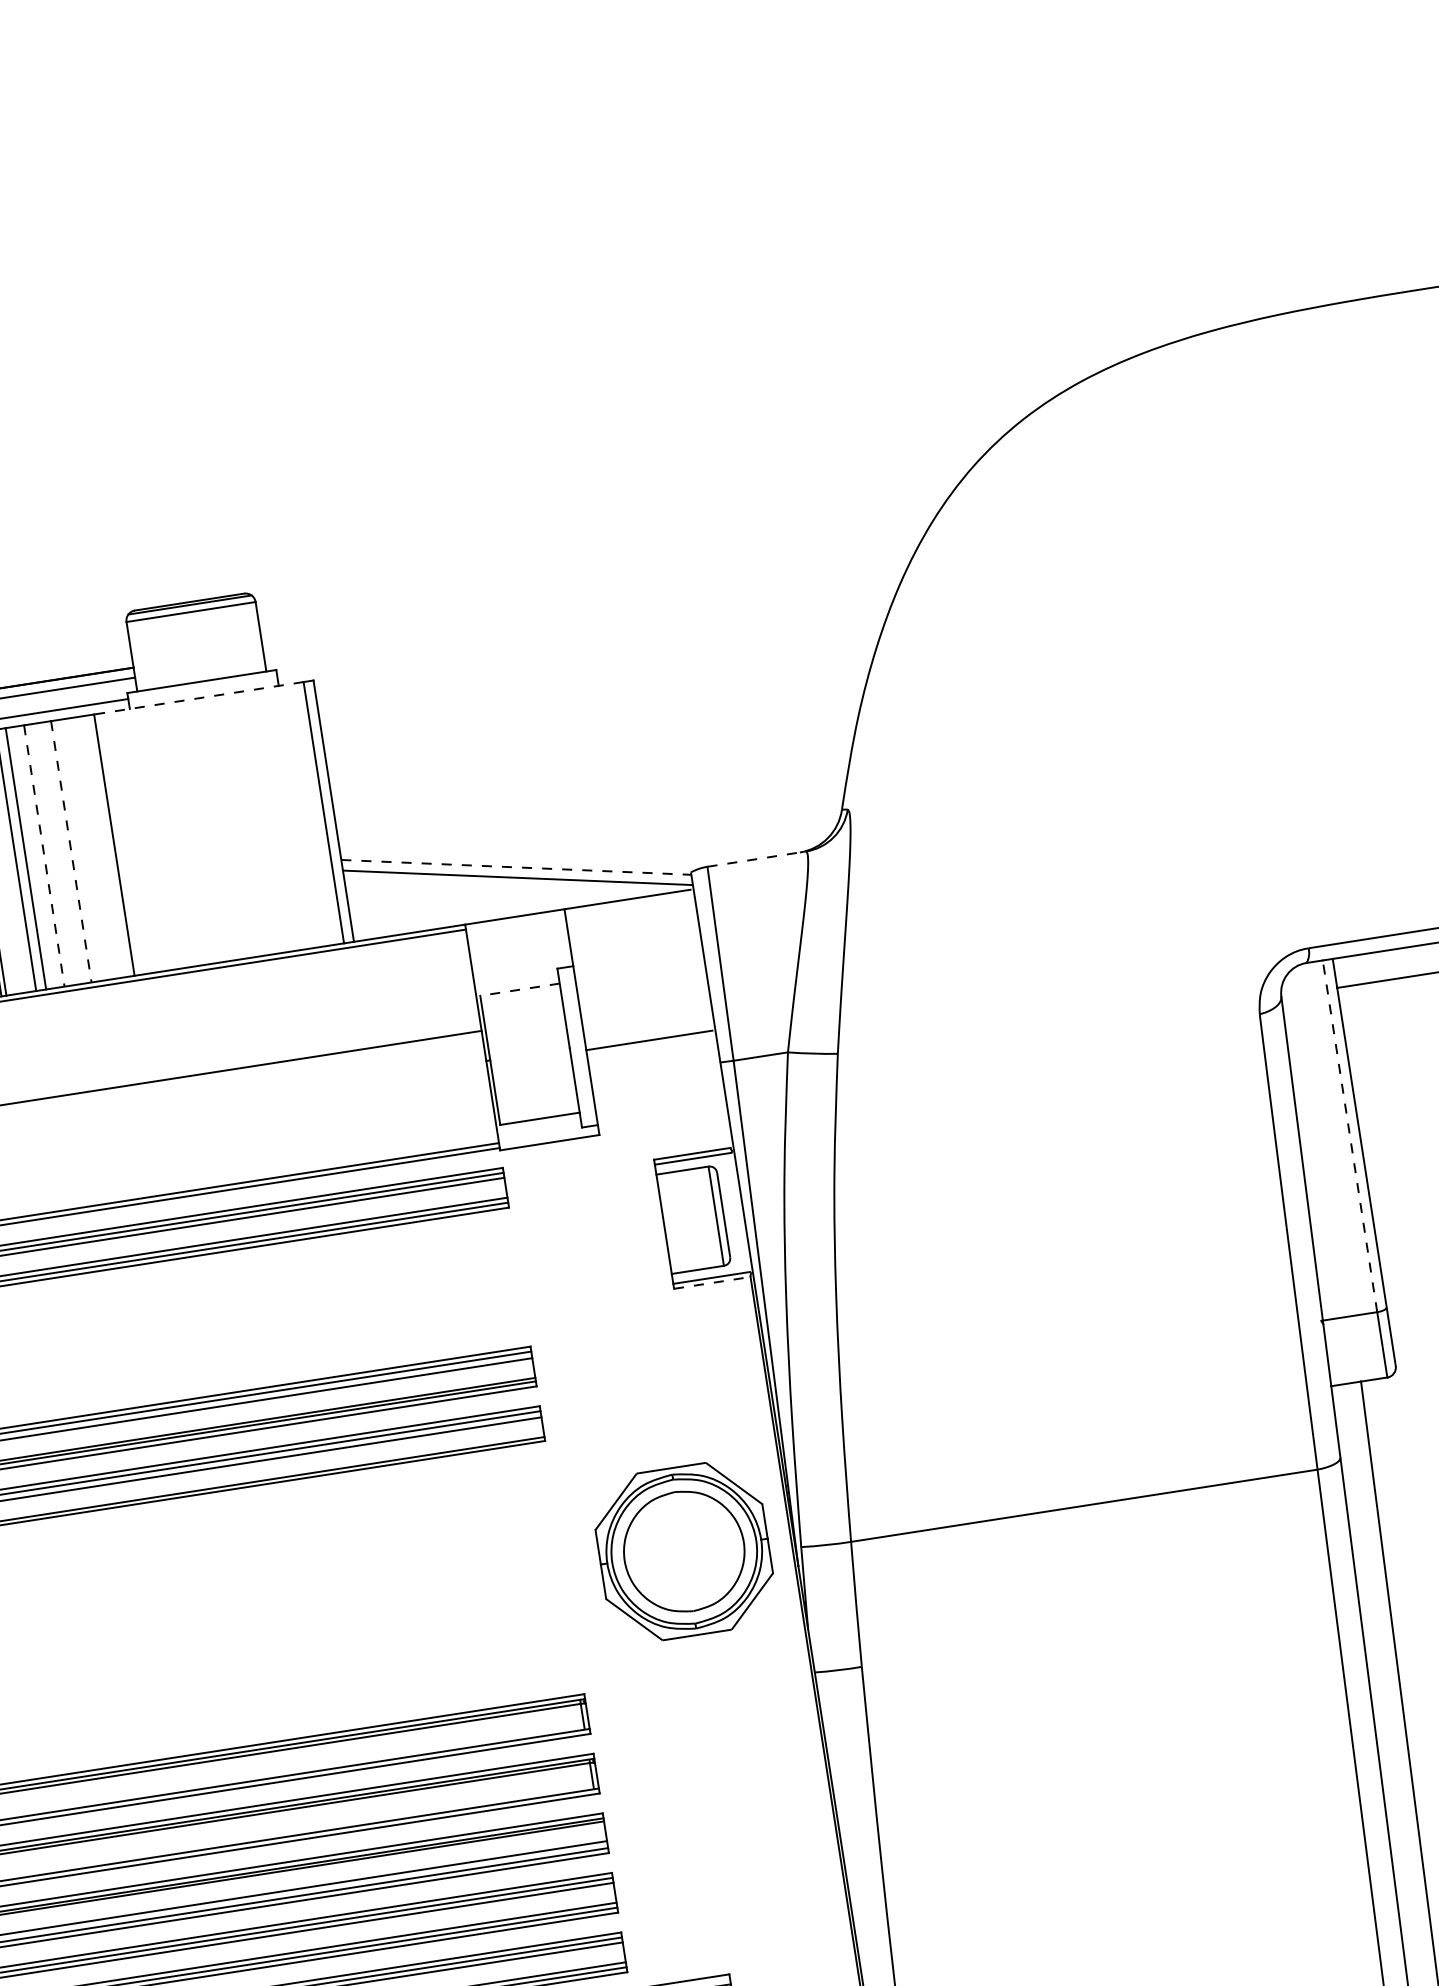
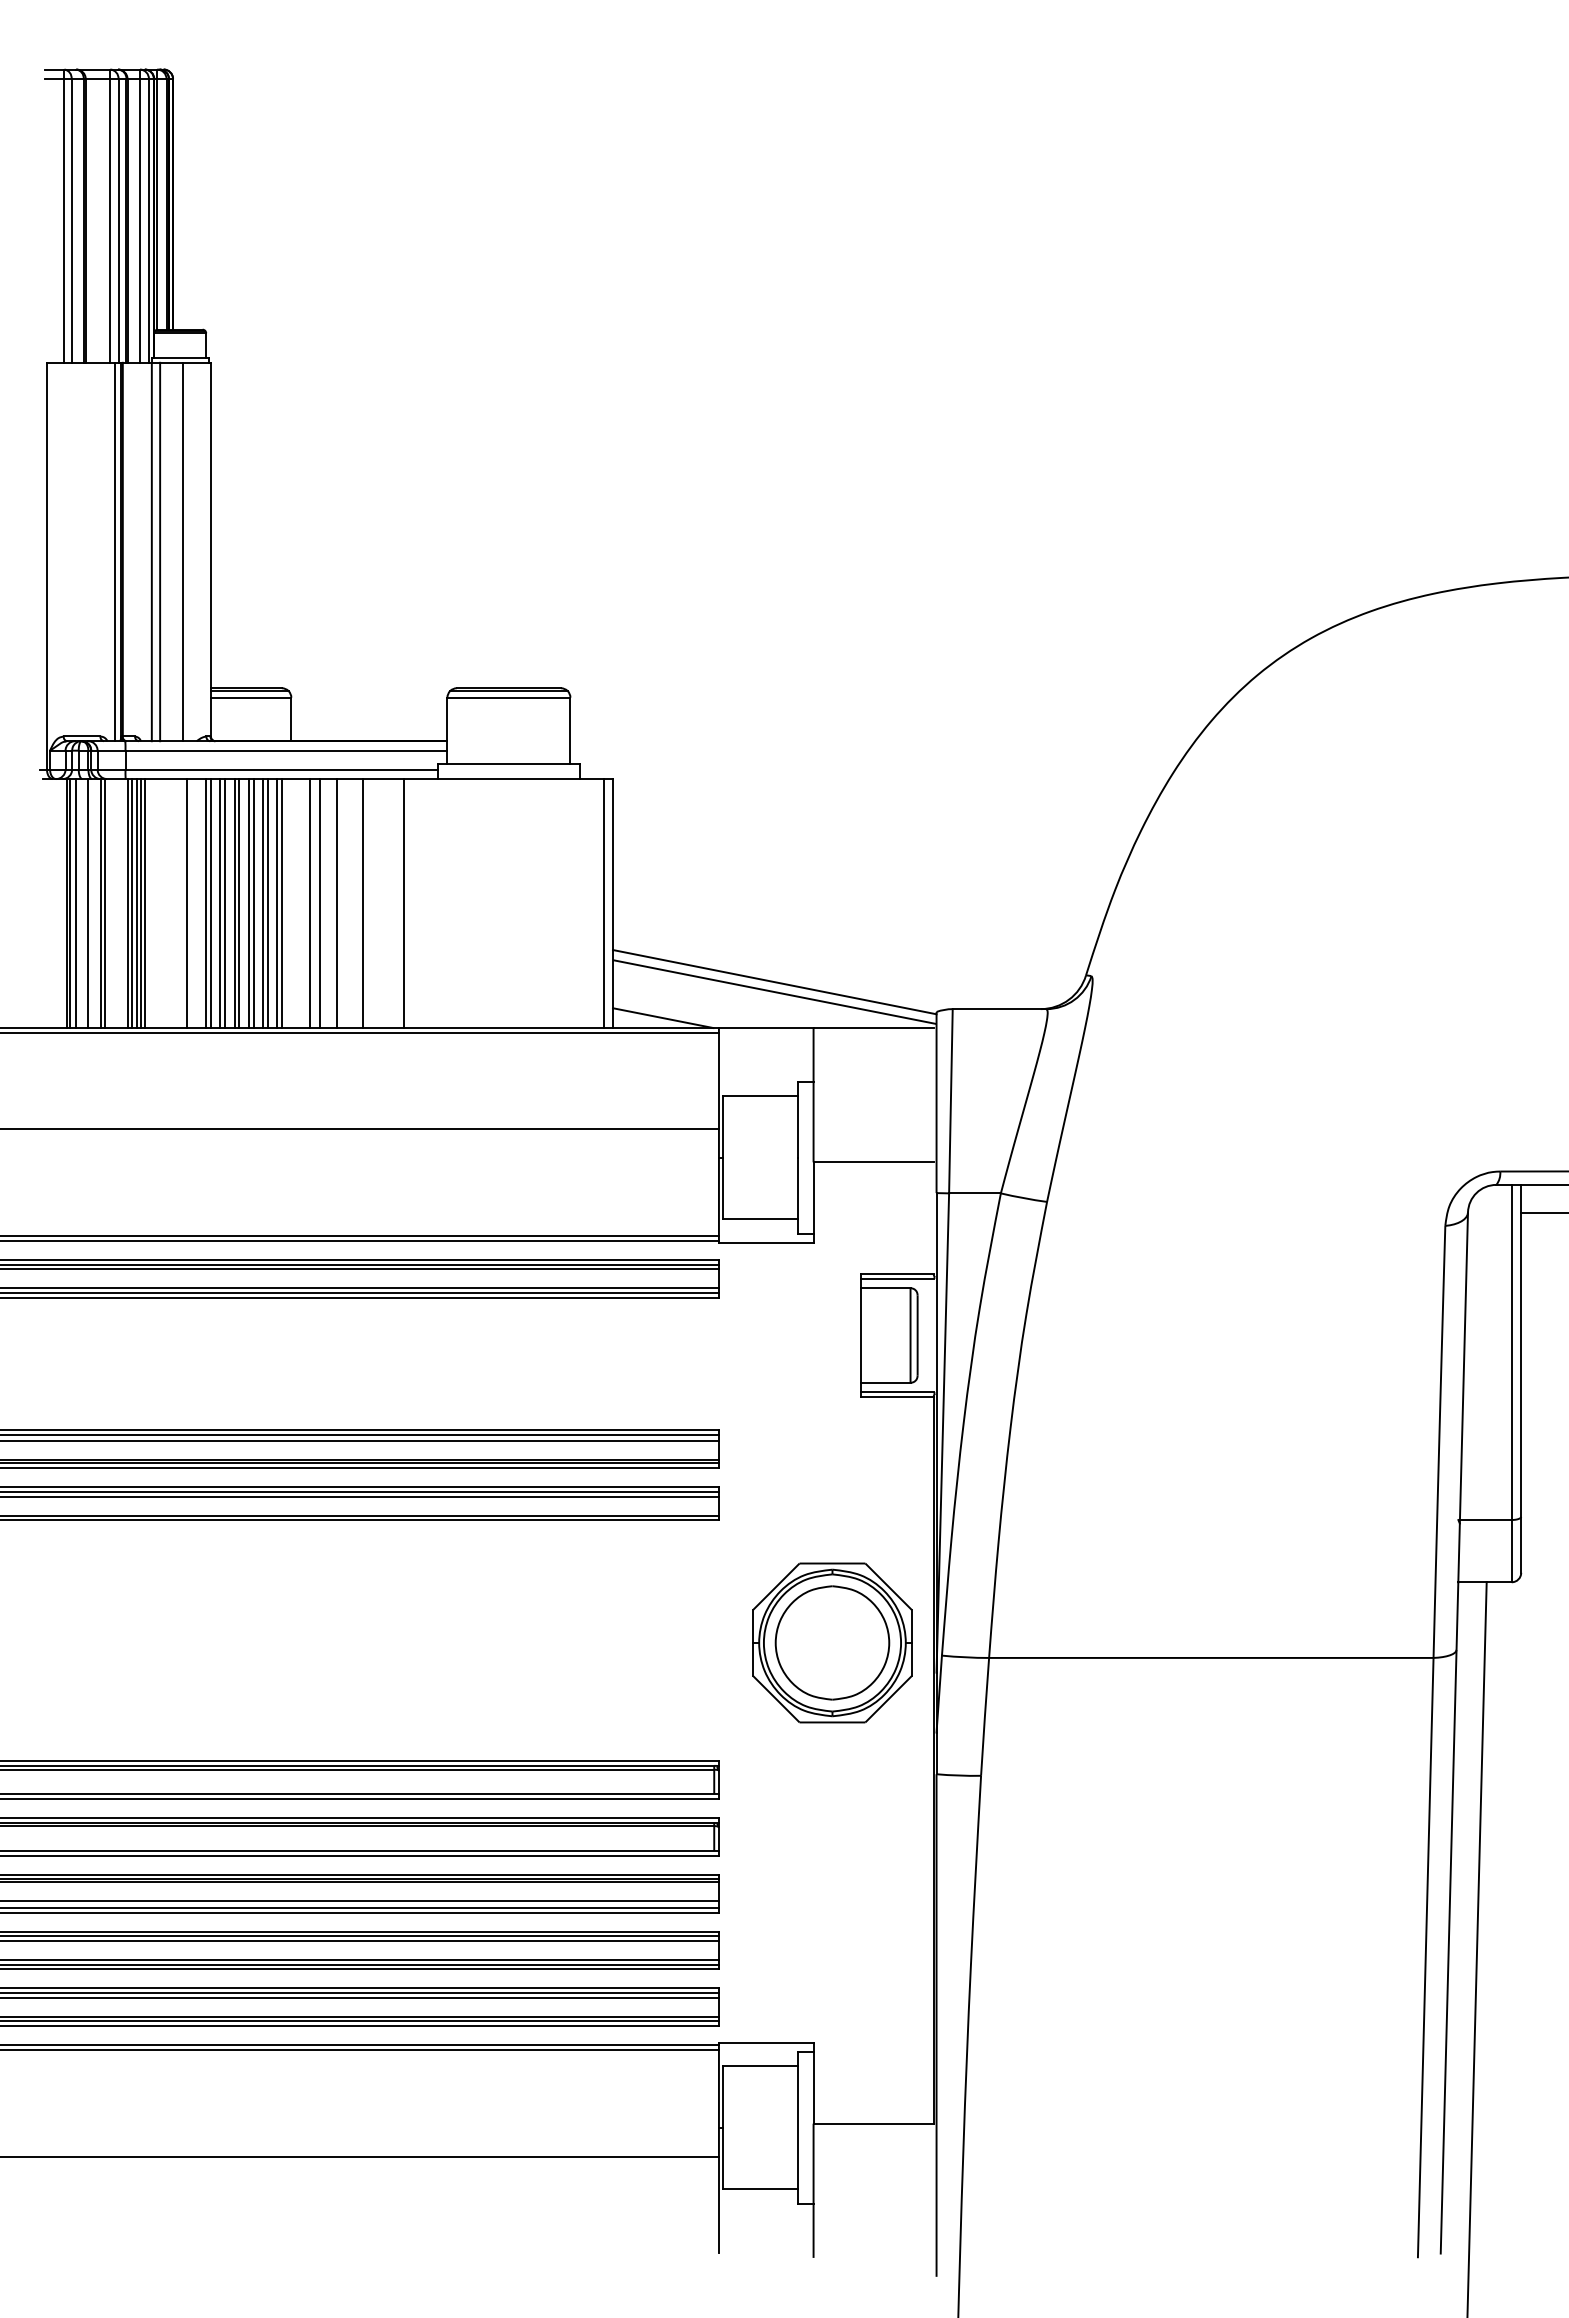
line: (198, 698) -> (503, 779), dashed -> solid
line: (70, 852) -> (362, 904), dashed -> solid
line: (44, 856) -> (337, 904), dashed -> solid
line: (756, 859) -> (999, 1009), dashed -> solid
line: (516, 867) -> (774, 982), dashed -> solid
line: (405, 923) -> (663, 1018), added
line: (519, 989) -> (760, 1096), dashed -> solid
line: (1349, 1136) -> (1511, 1352), dashed -> solid
line: (712, 1283) -> (897, 1397), dashed -> solid

